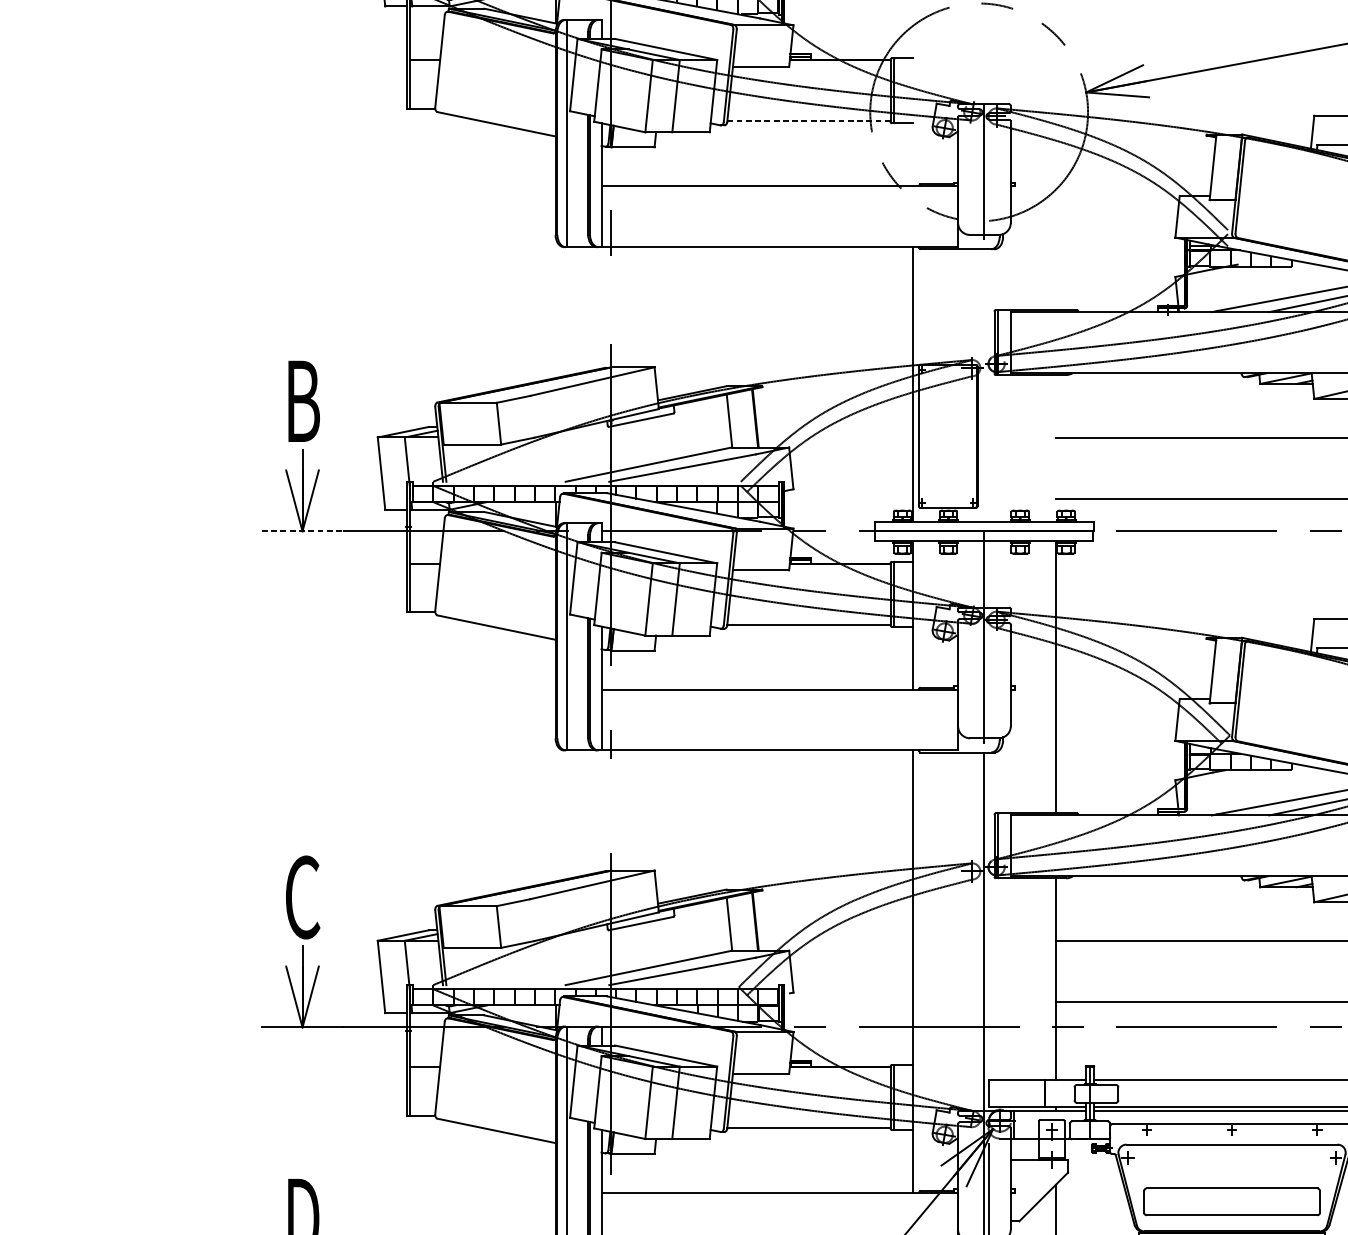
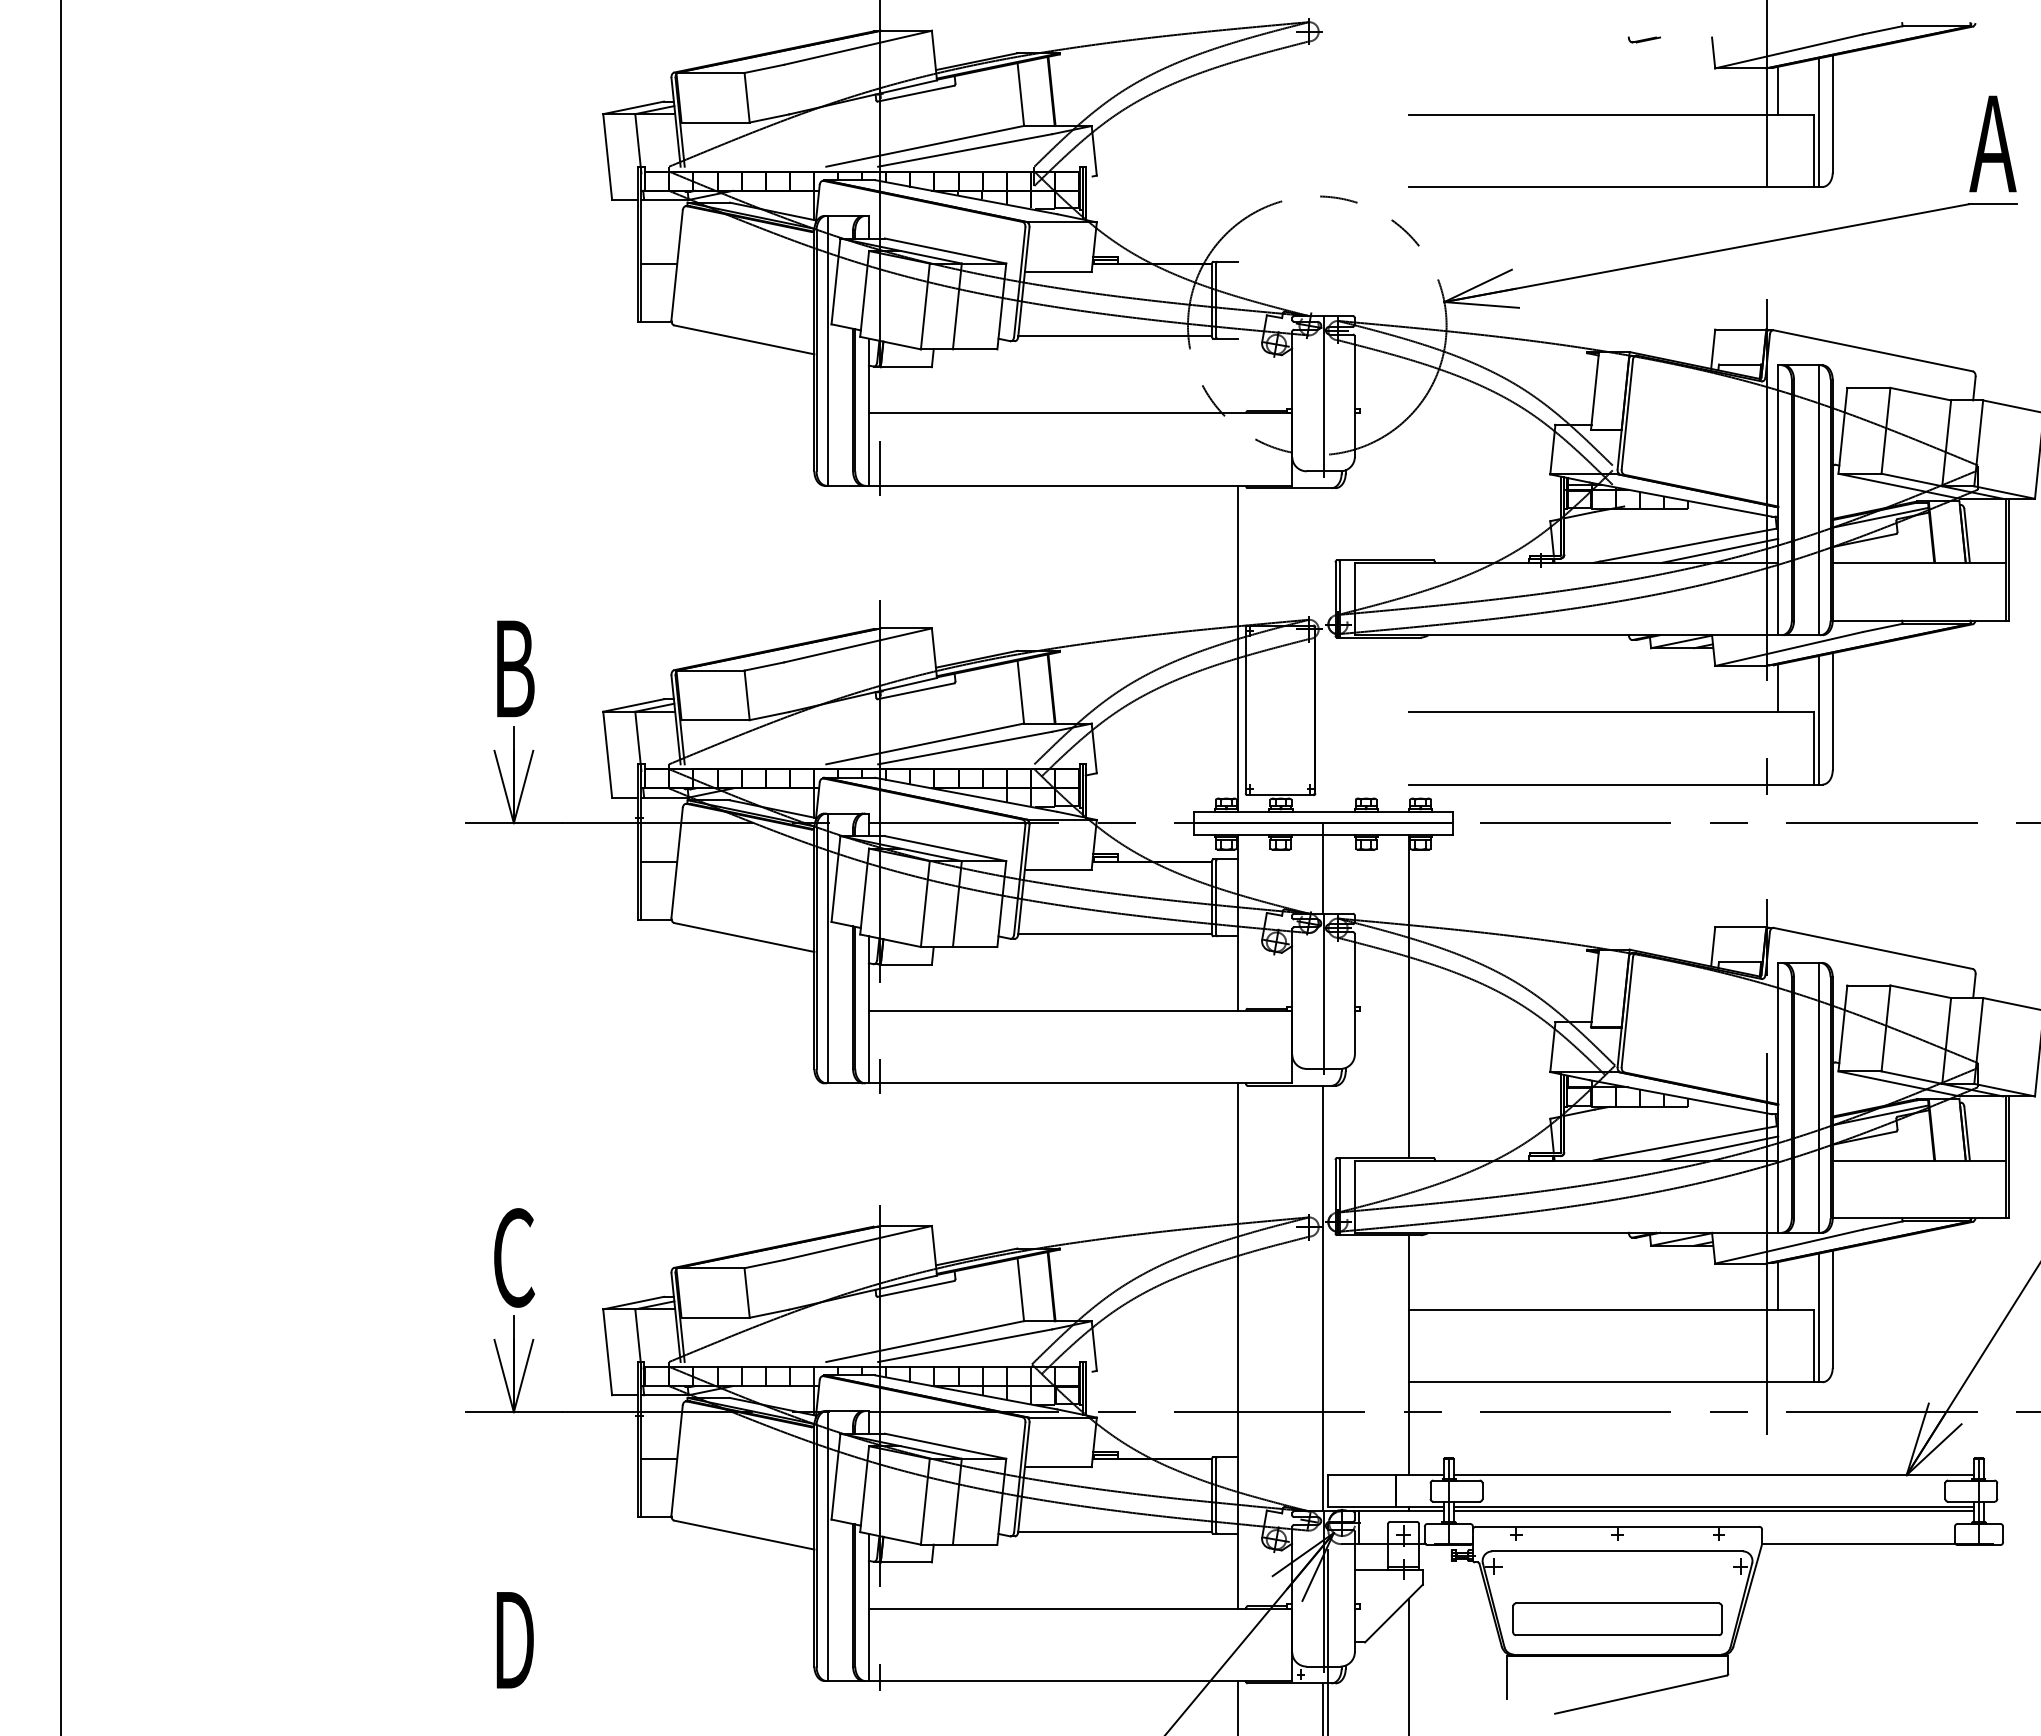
line: (809, 121) -> (1115, 336), dashed -> solid
line: (303, 531) -> (514, 823), dashed -> solid

